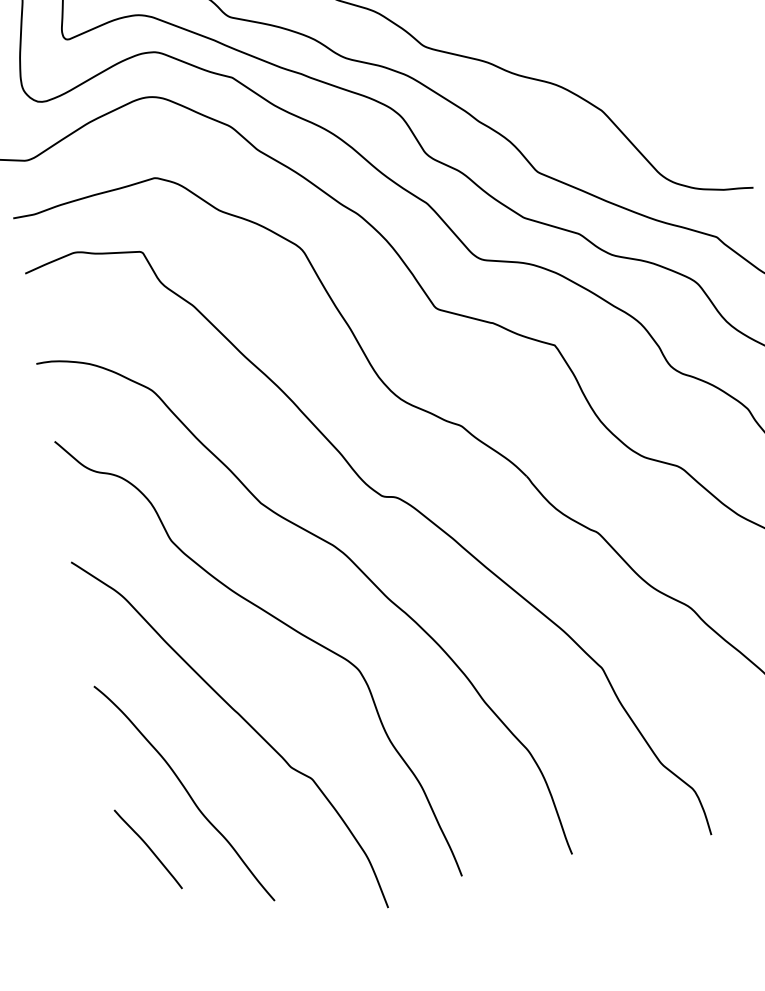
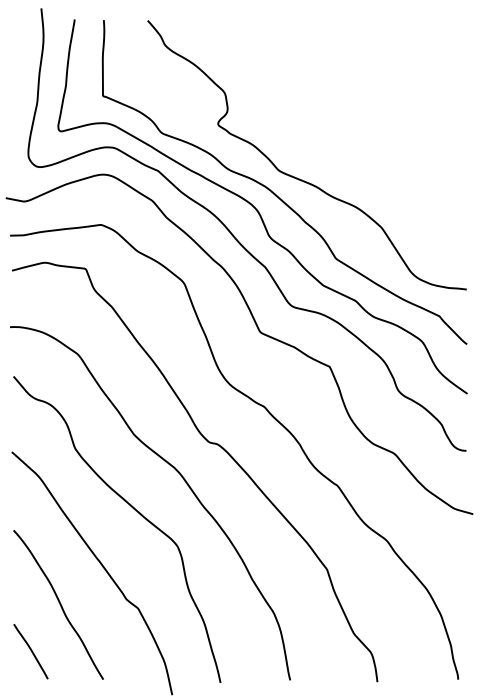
curve: (147, 847) -> (30, 650), moved

